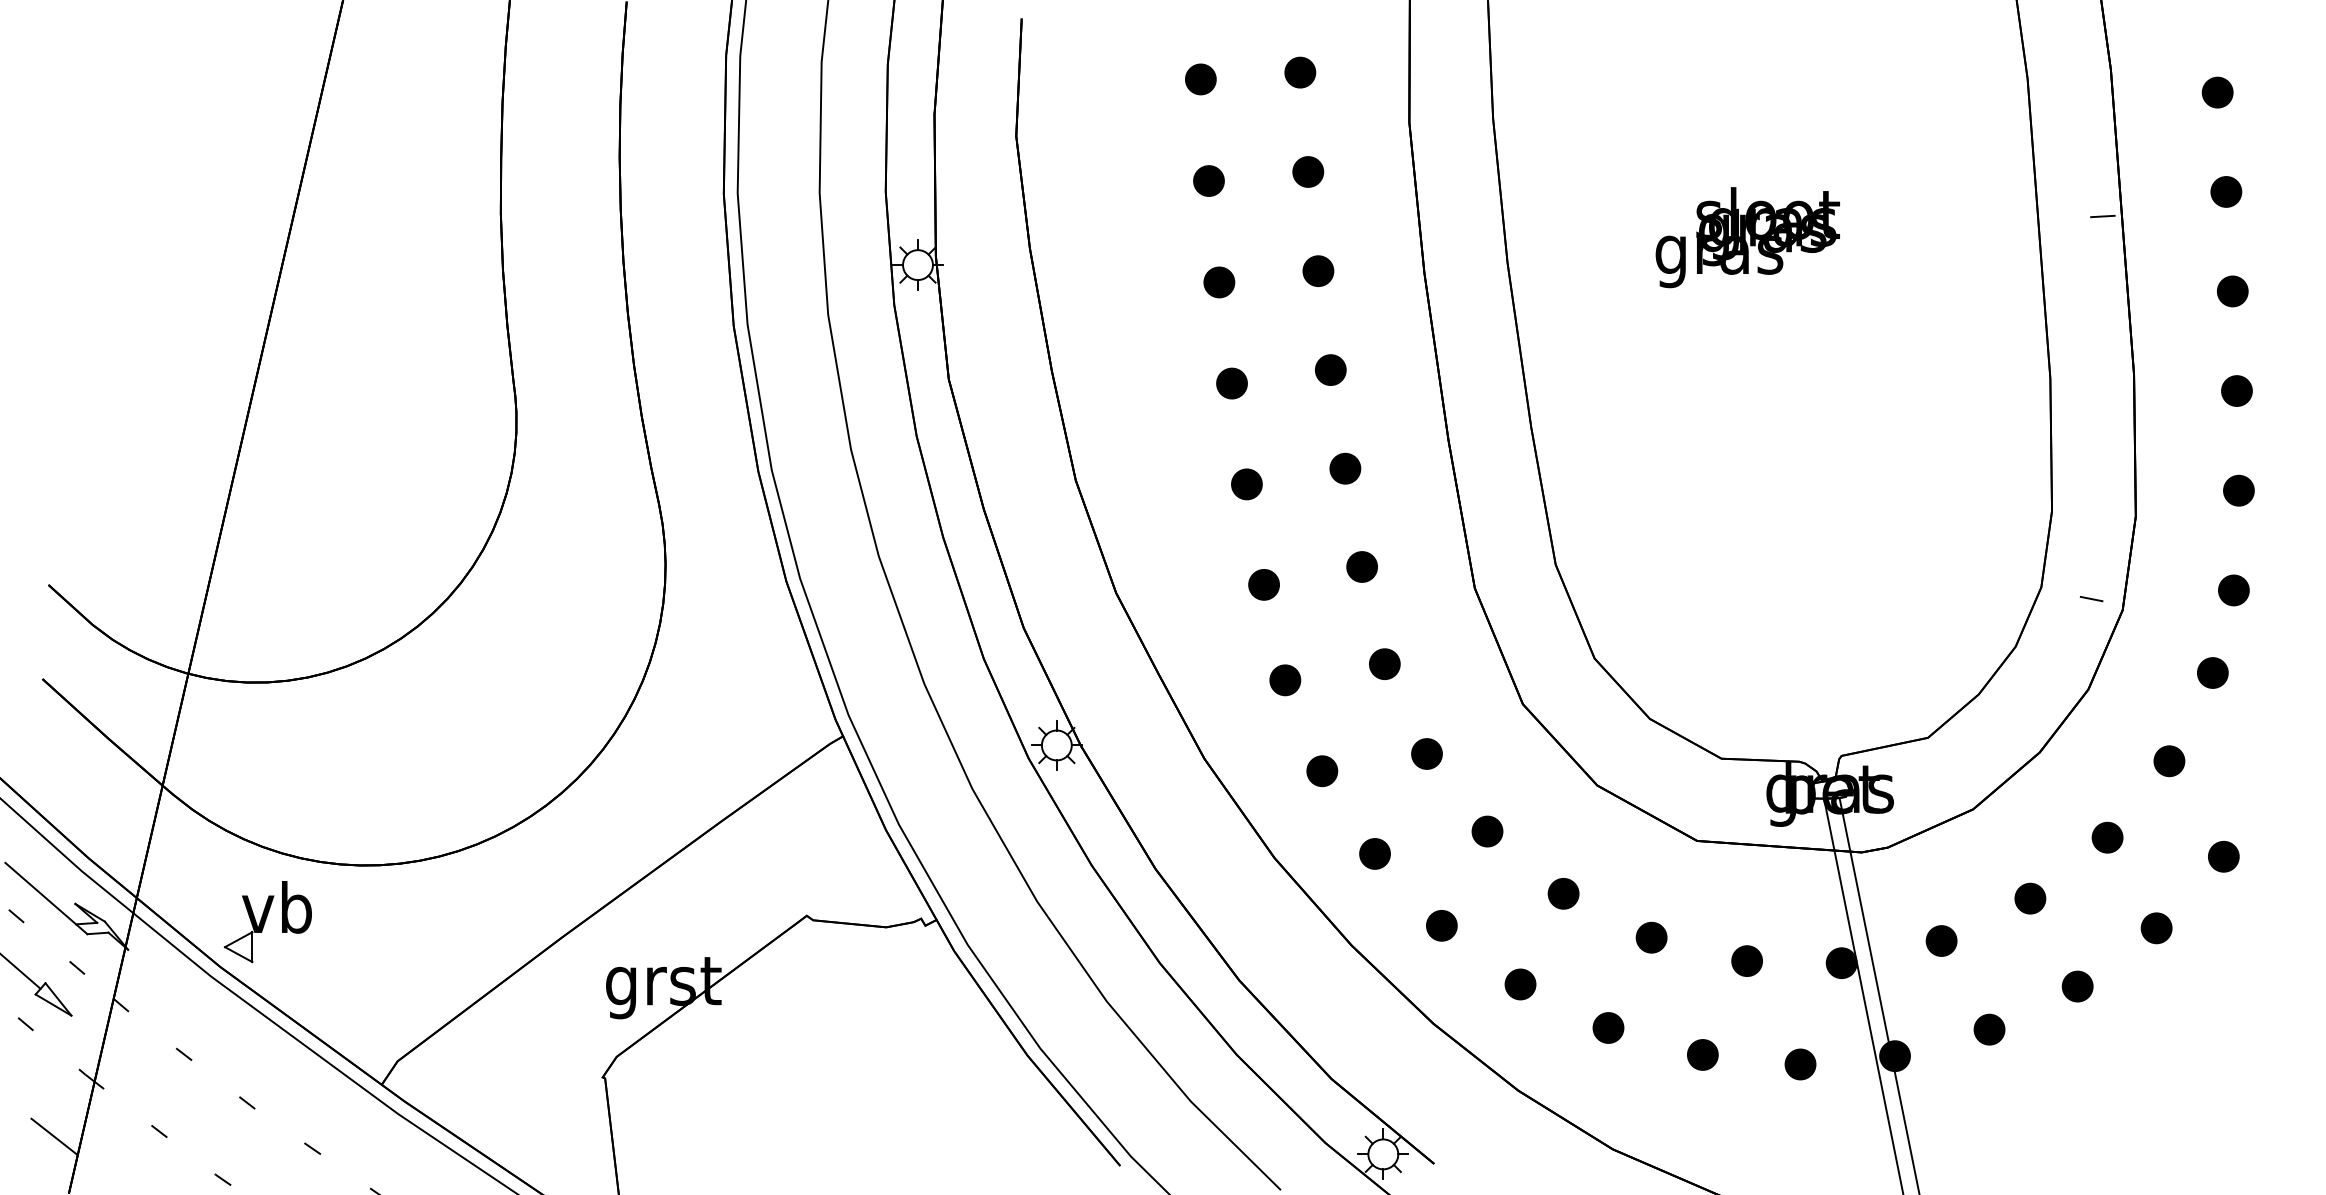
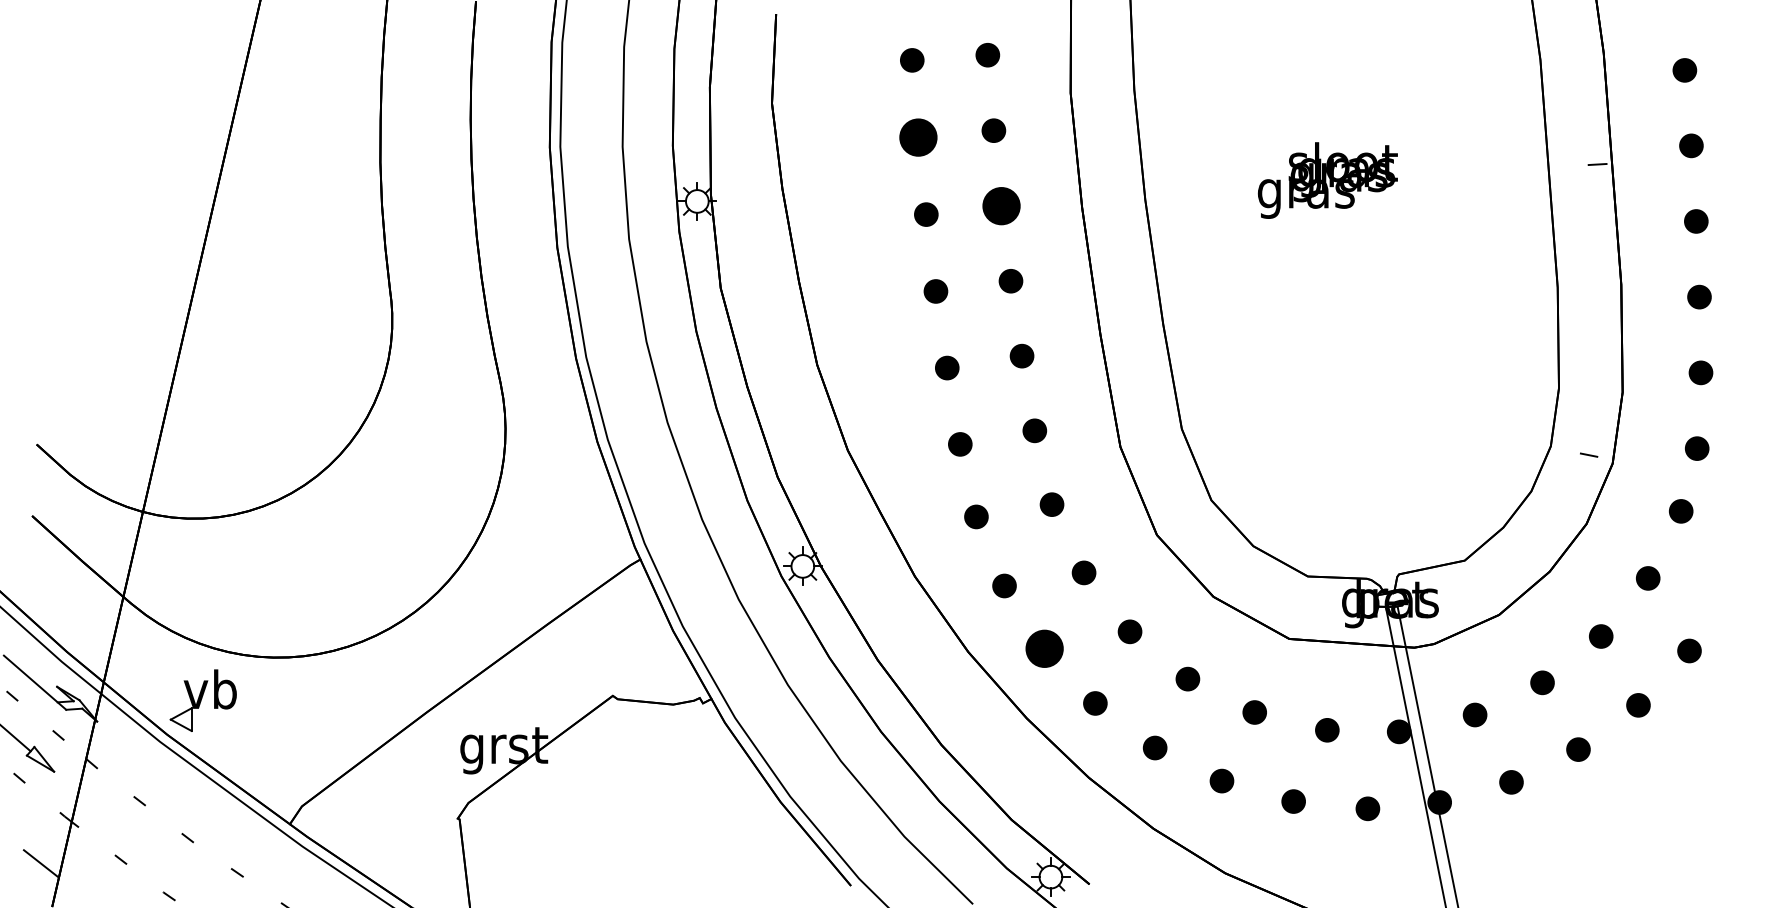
part: (1208, 180) -> (918, 137), size x1.6
part: (1318, 270) -> (1001, 205), size x1.6
part: (1374, 853) -> (1044, 648), size x1.6

